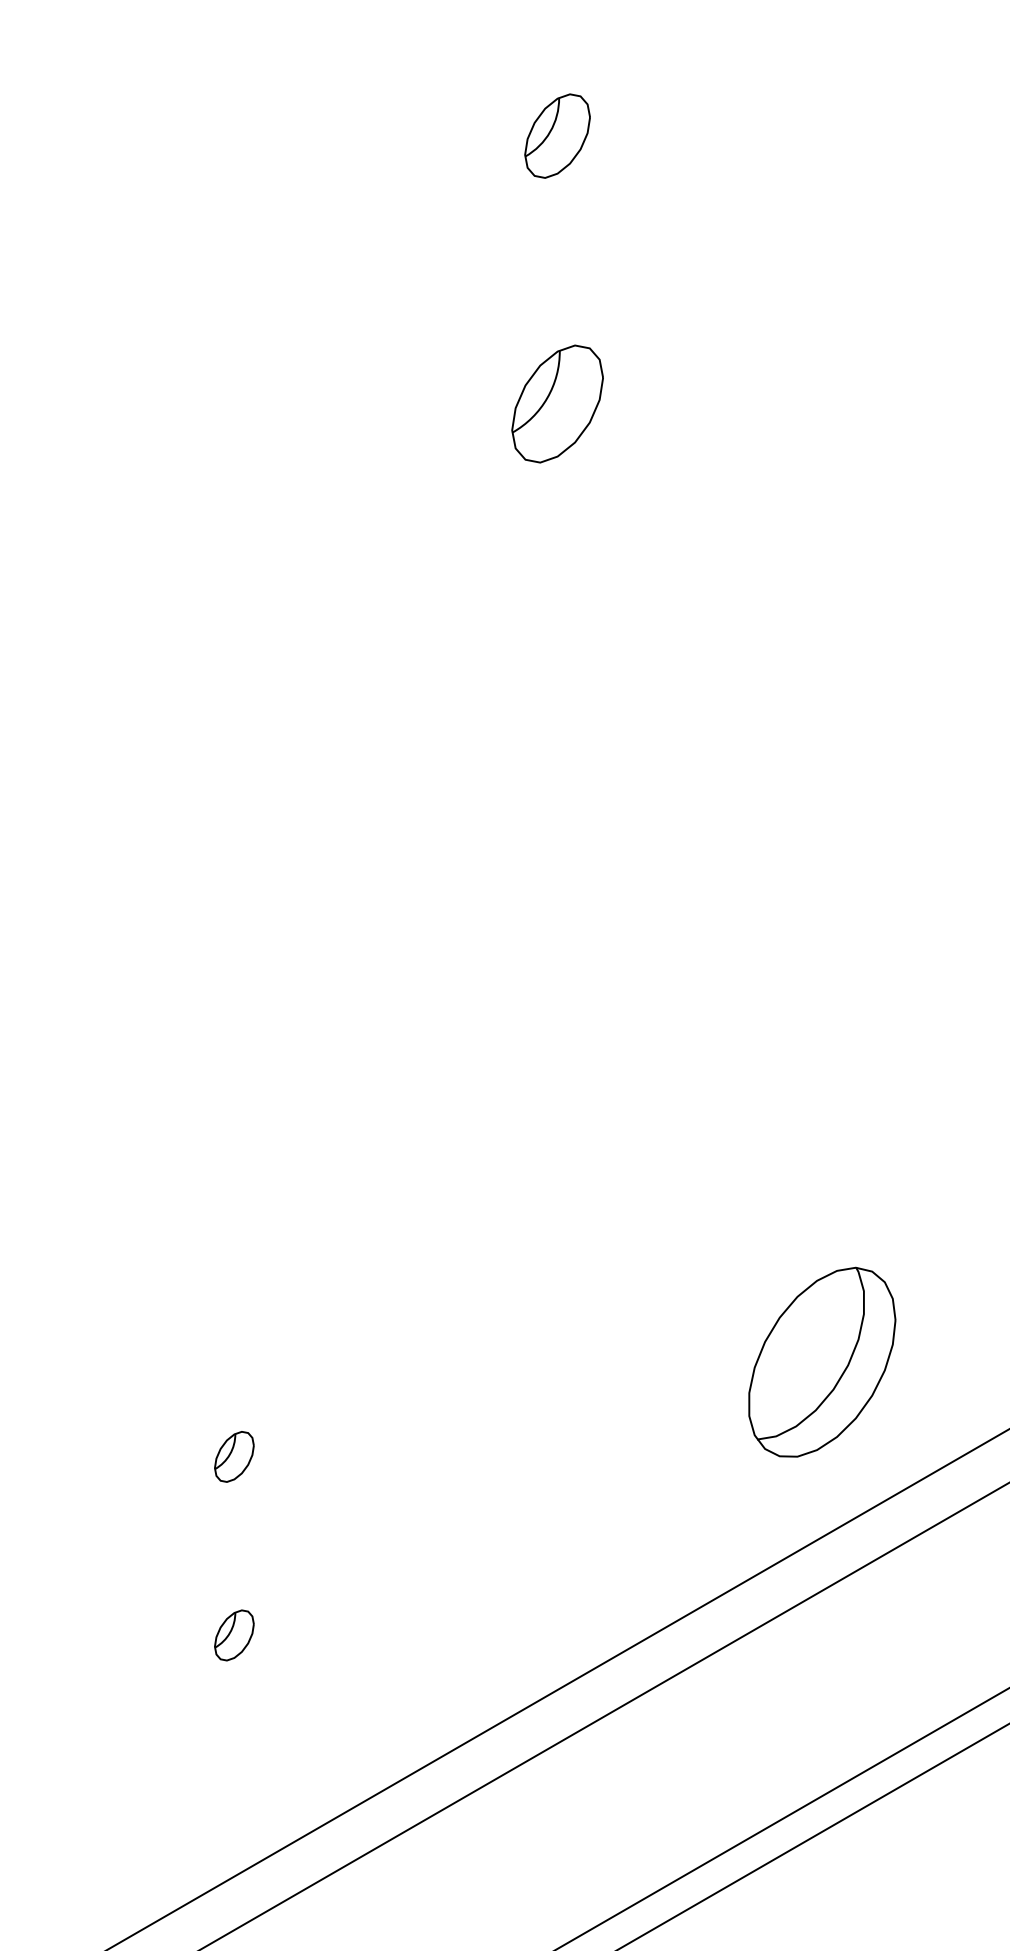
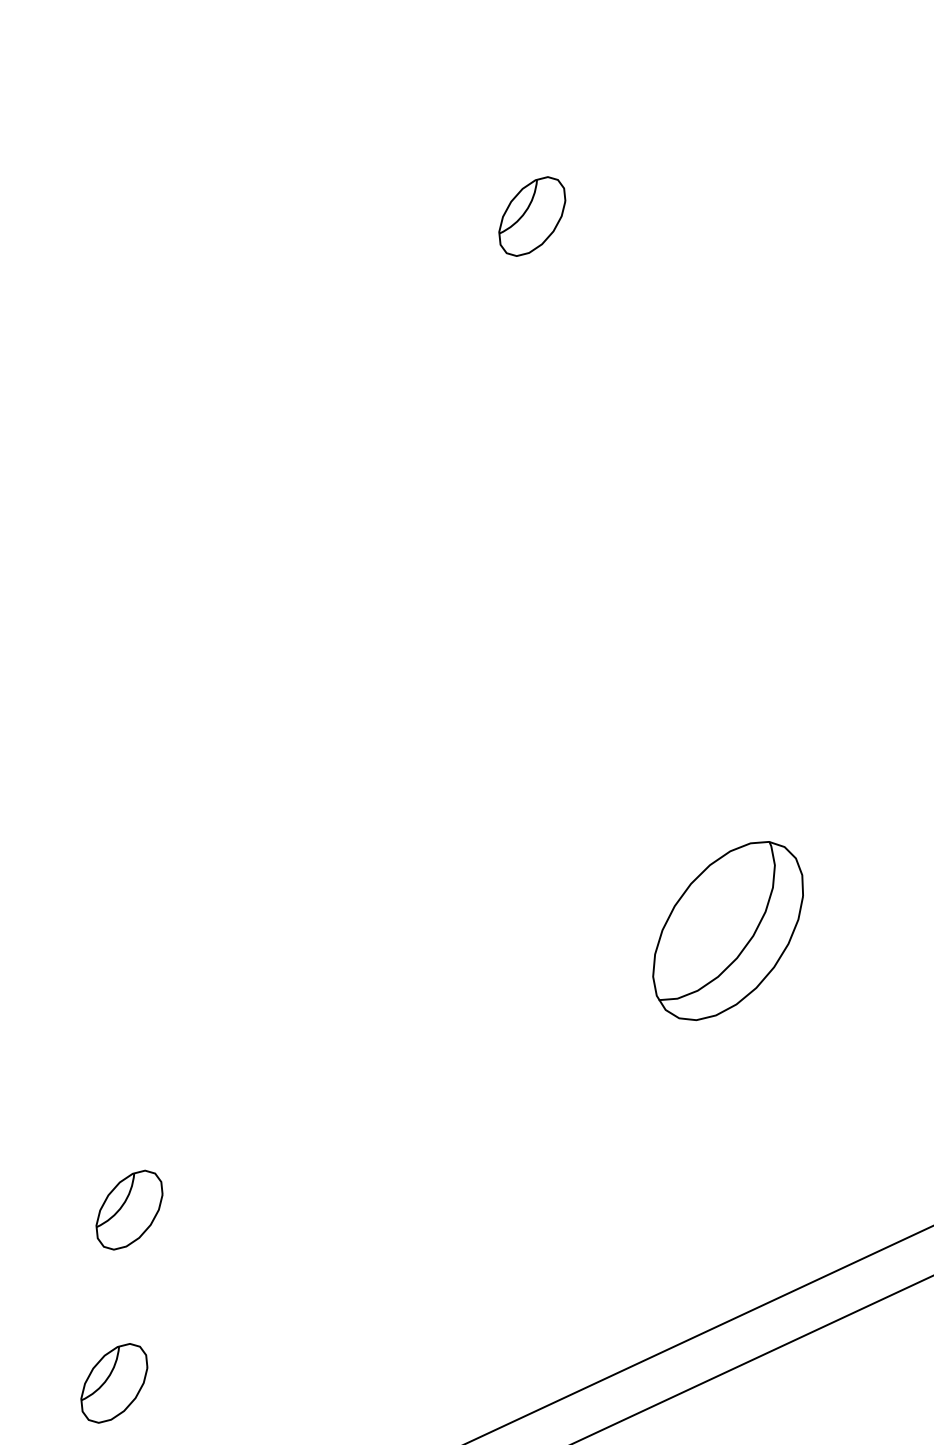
part: (557, 403) -> (532, 216), size x0.71
part: (822, 1361) -> (728, 929), moved
part: (234, 1456) -> (129, 1209), size x1.67
part: (234, 1635) -> (114, 1383), size x1.67

